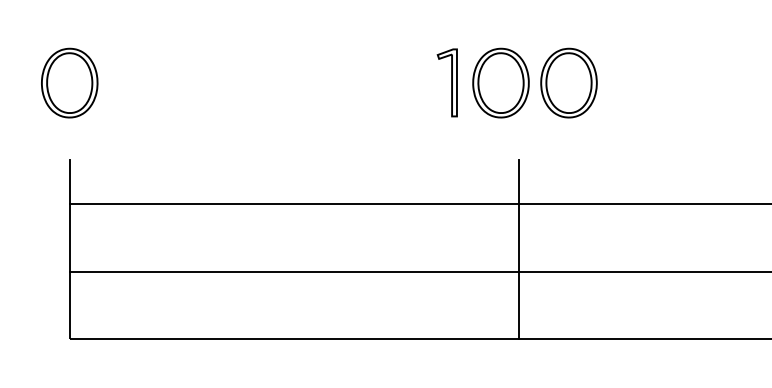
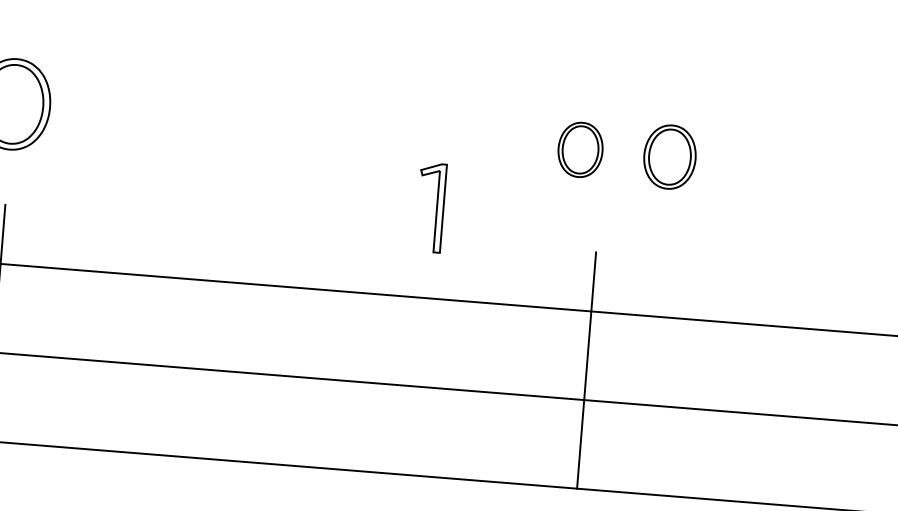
part: (446, 82) -> (429, 207), moved
part: (500, 82) -> (579, 149), size x0.6
part: (568, 82) -> (669, 156), size x0.7

